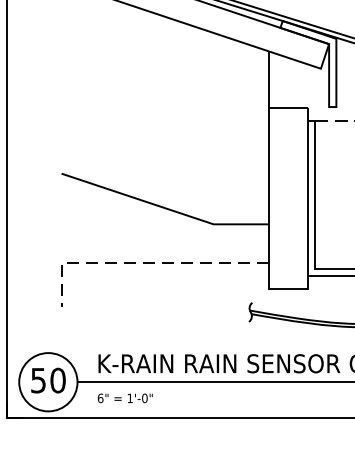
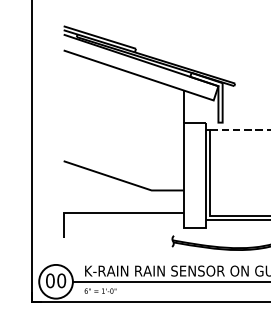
line: (142, 262) -> (110, 212), dashed -> solid
text: (38, 379) -> (50, 280), 50 -> 00

